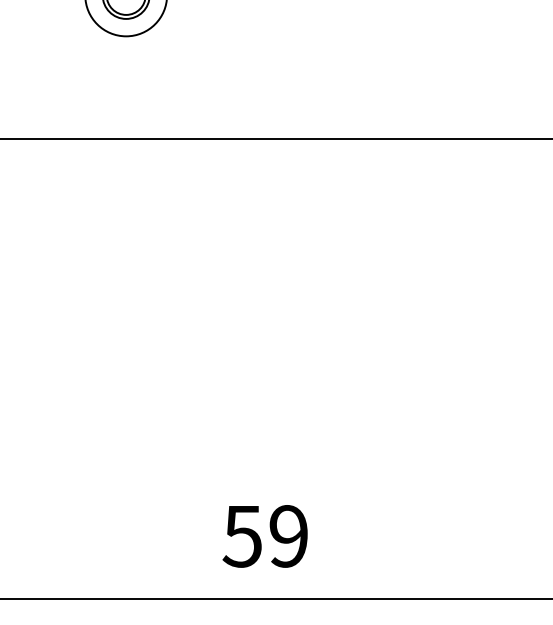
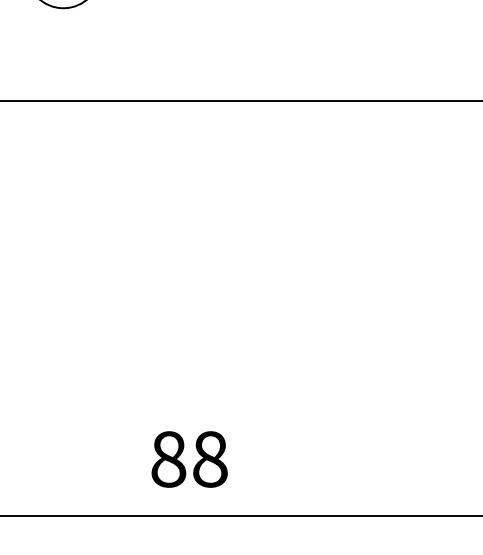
text: (265, 536) -> (189, 459), 59 -> 88

